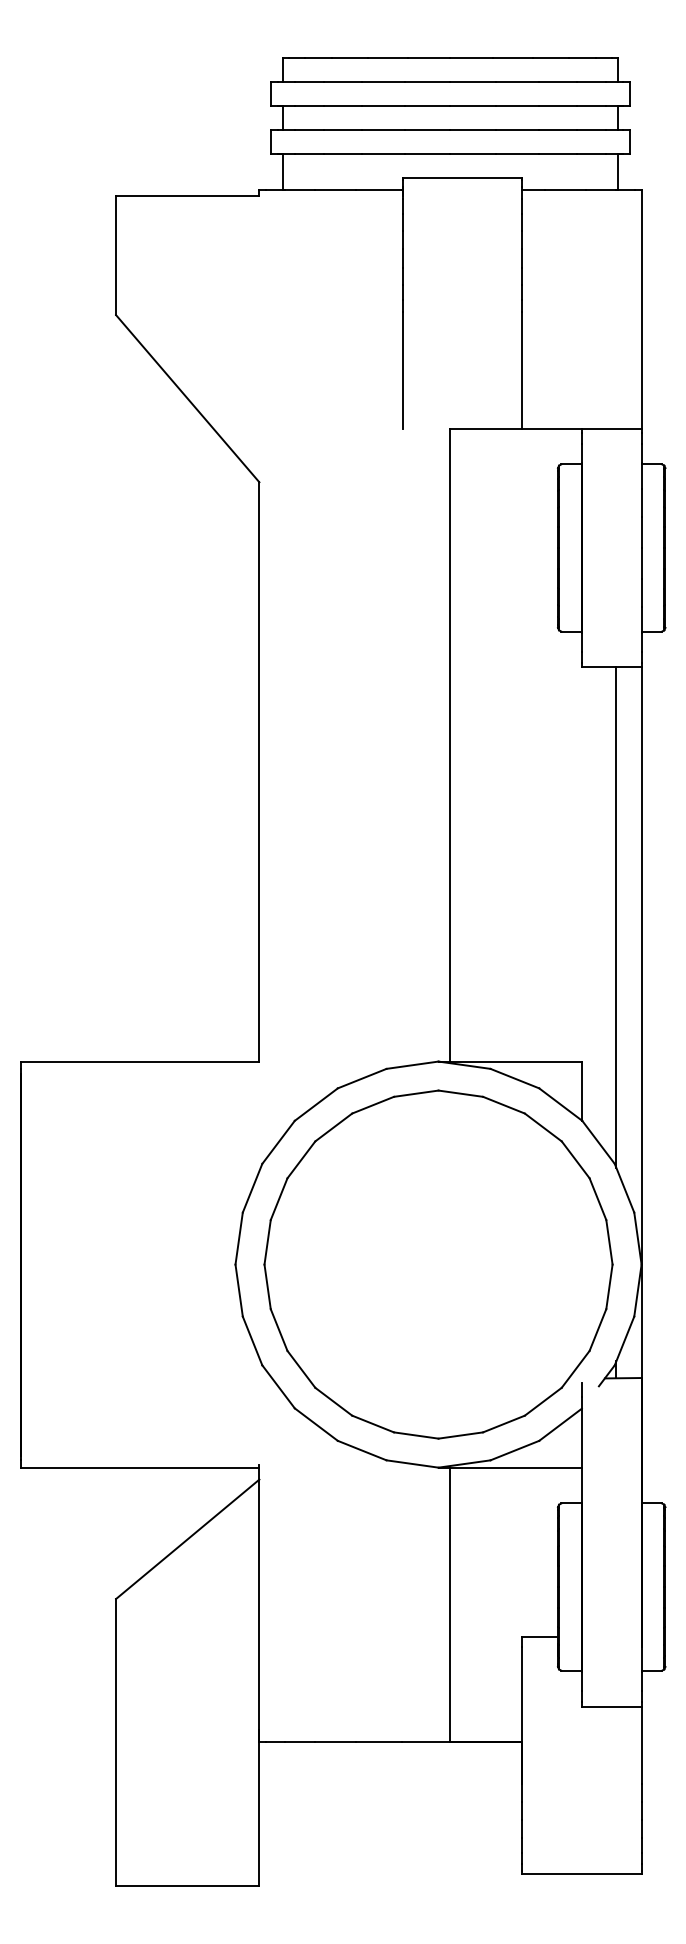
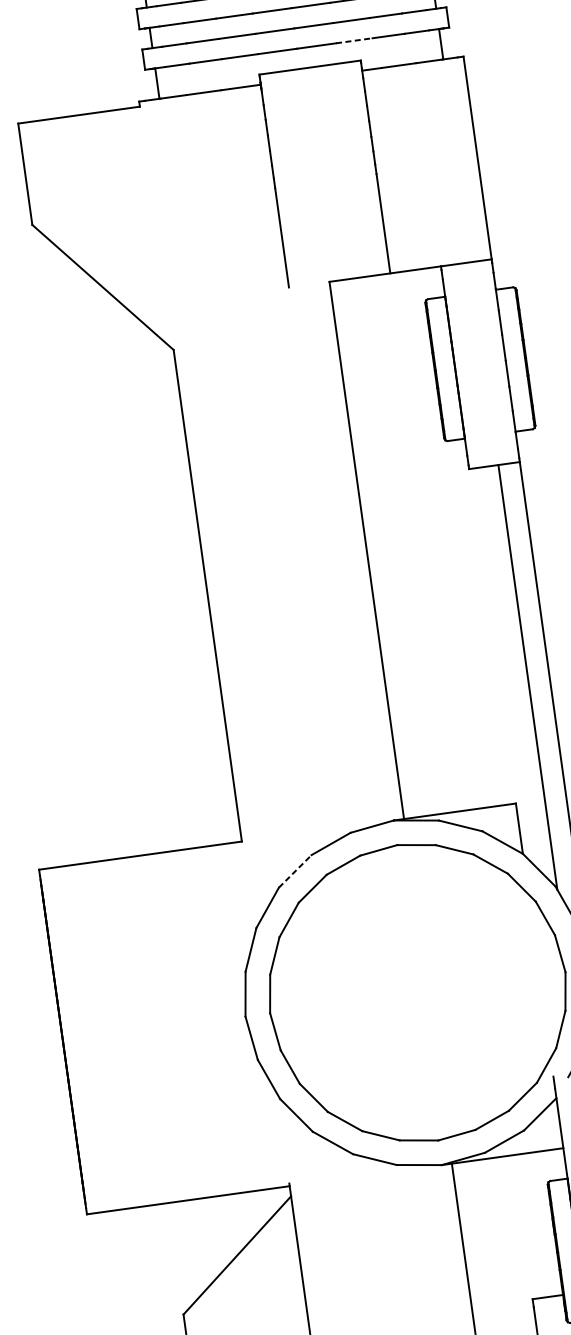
line: (518, 153) -> (354, 40), solid -> dashed
line: (316, 1104) -> (295, 871), solid -> dashed

